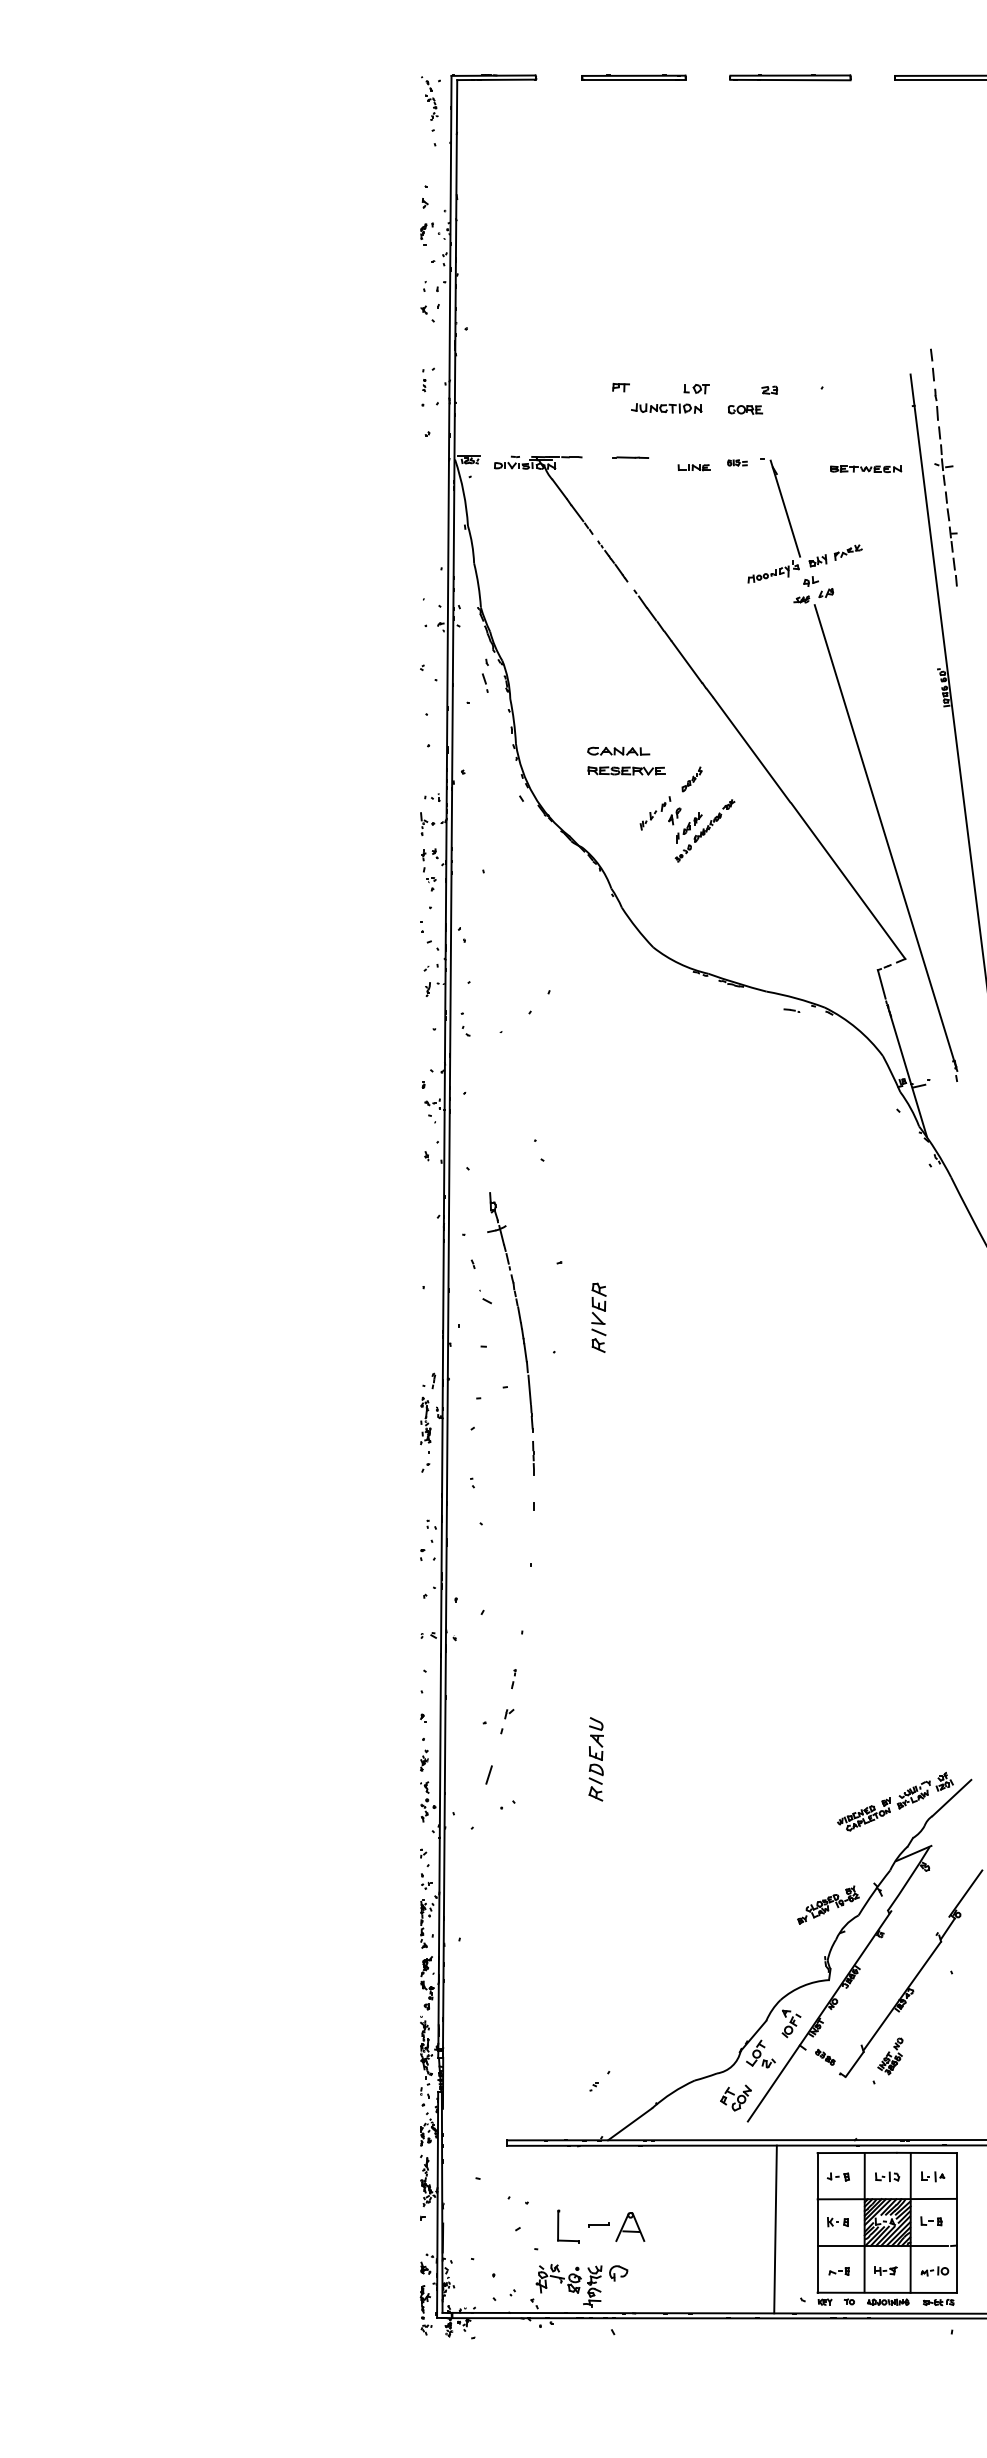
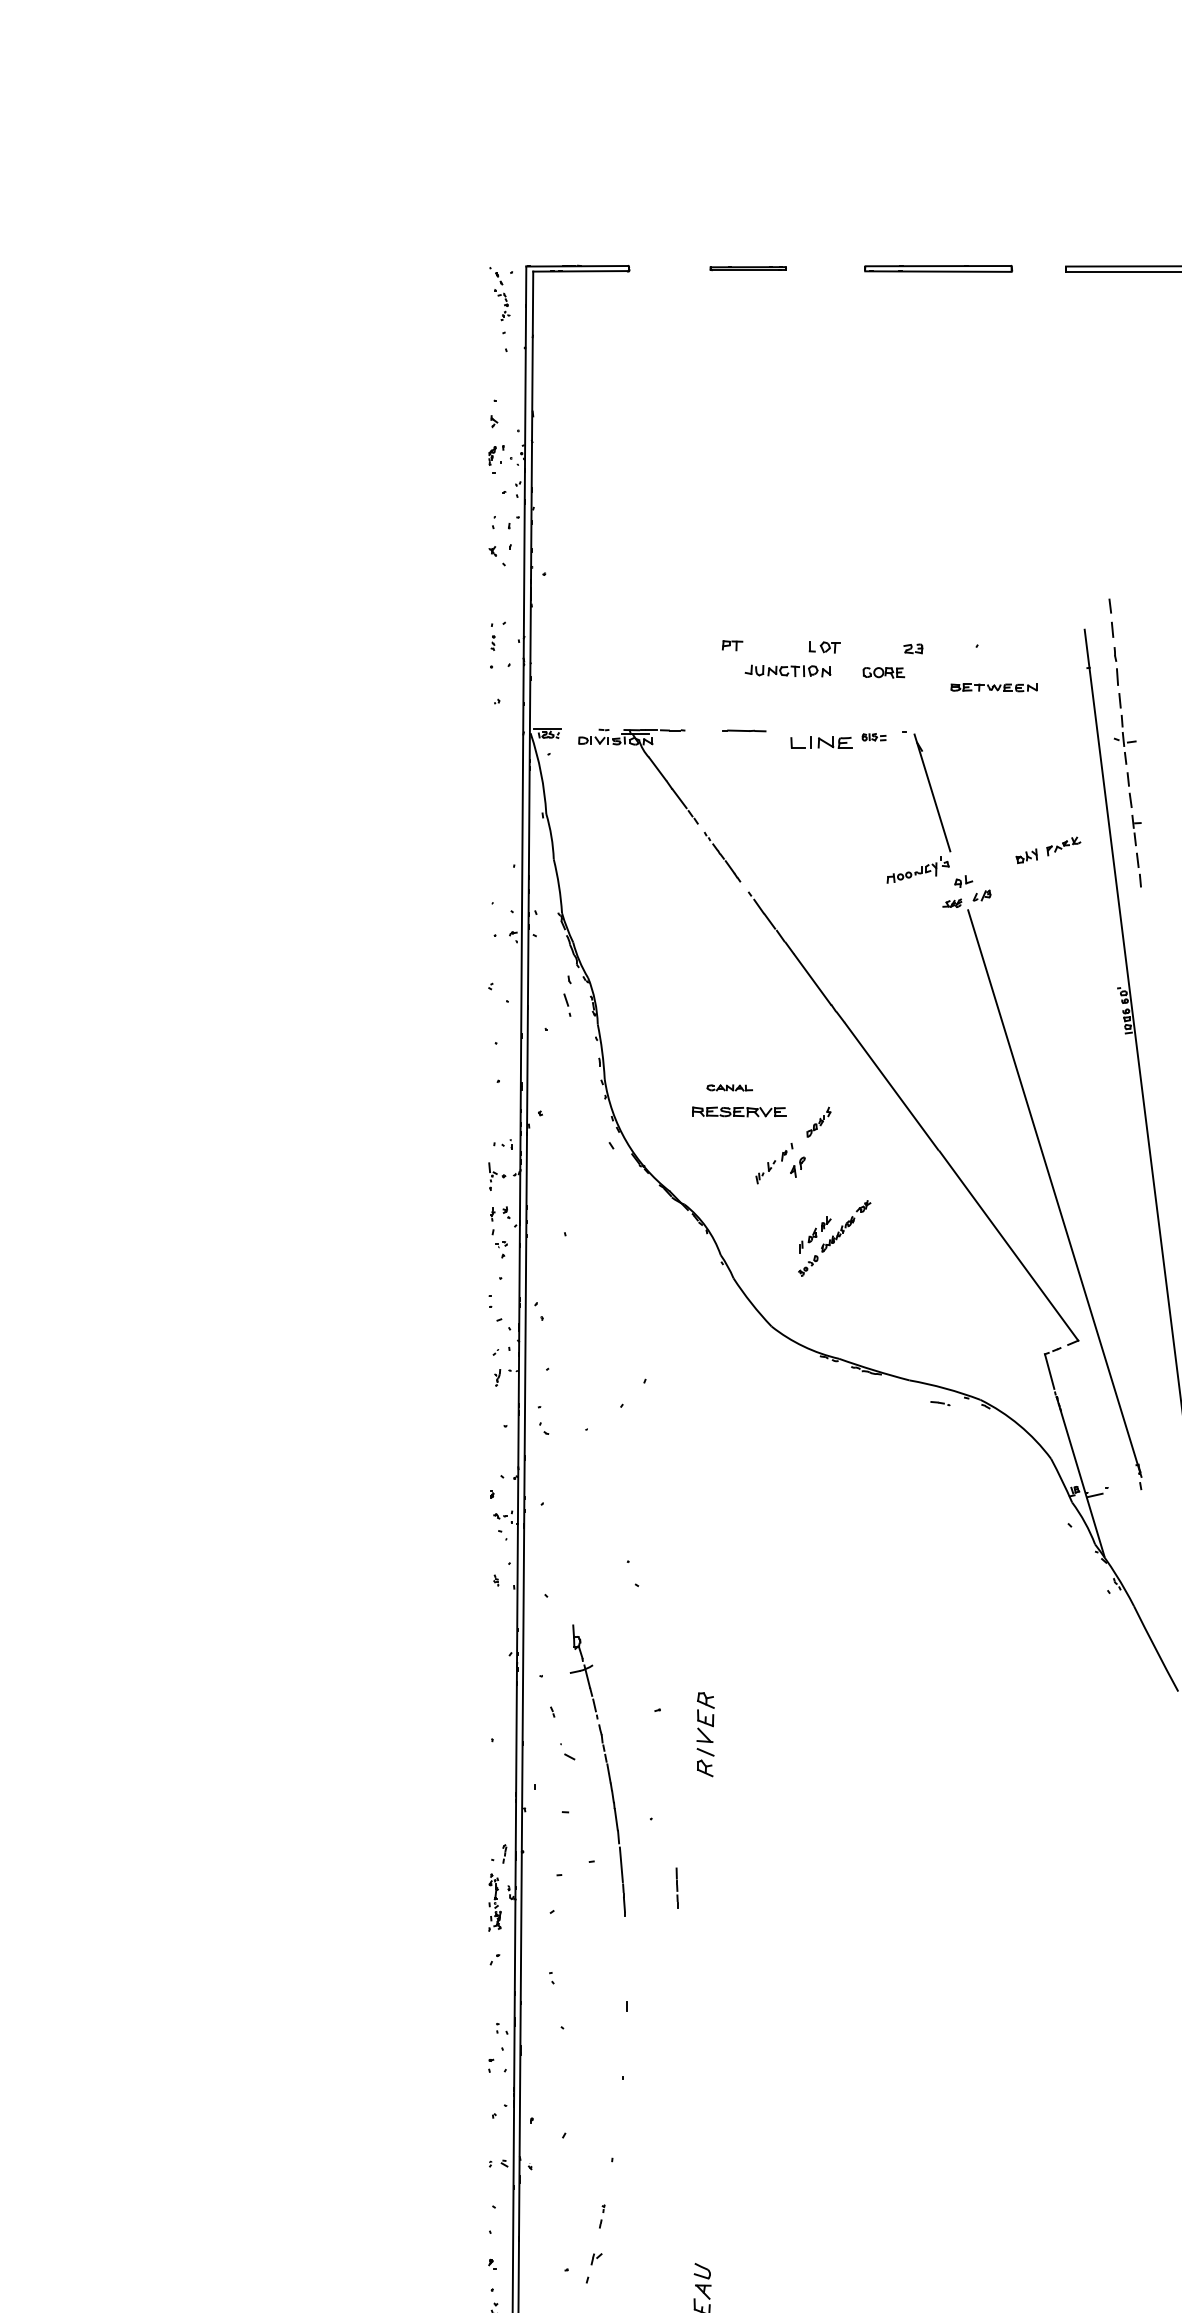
part: (633, 77) -> (747, 268), size x0.6
part: (693, 467) -> (820, 742), size x1.6
part: (866, 469) -> (994, 688), moved
part: (835, 555) -> (1048, 849), moved
part: (618, 750) -> (729, 1087), size x0.6
part: (704, 830) -> (834, 1237), moved
part: (598, 1317) -> (705, 1734), moved
line: (533, 1458) -> (677, 1888), moved

